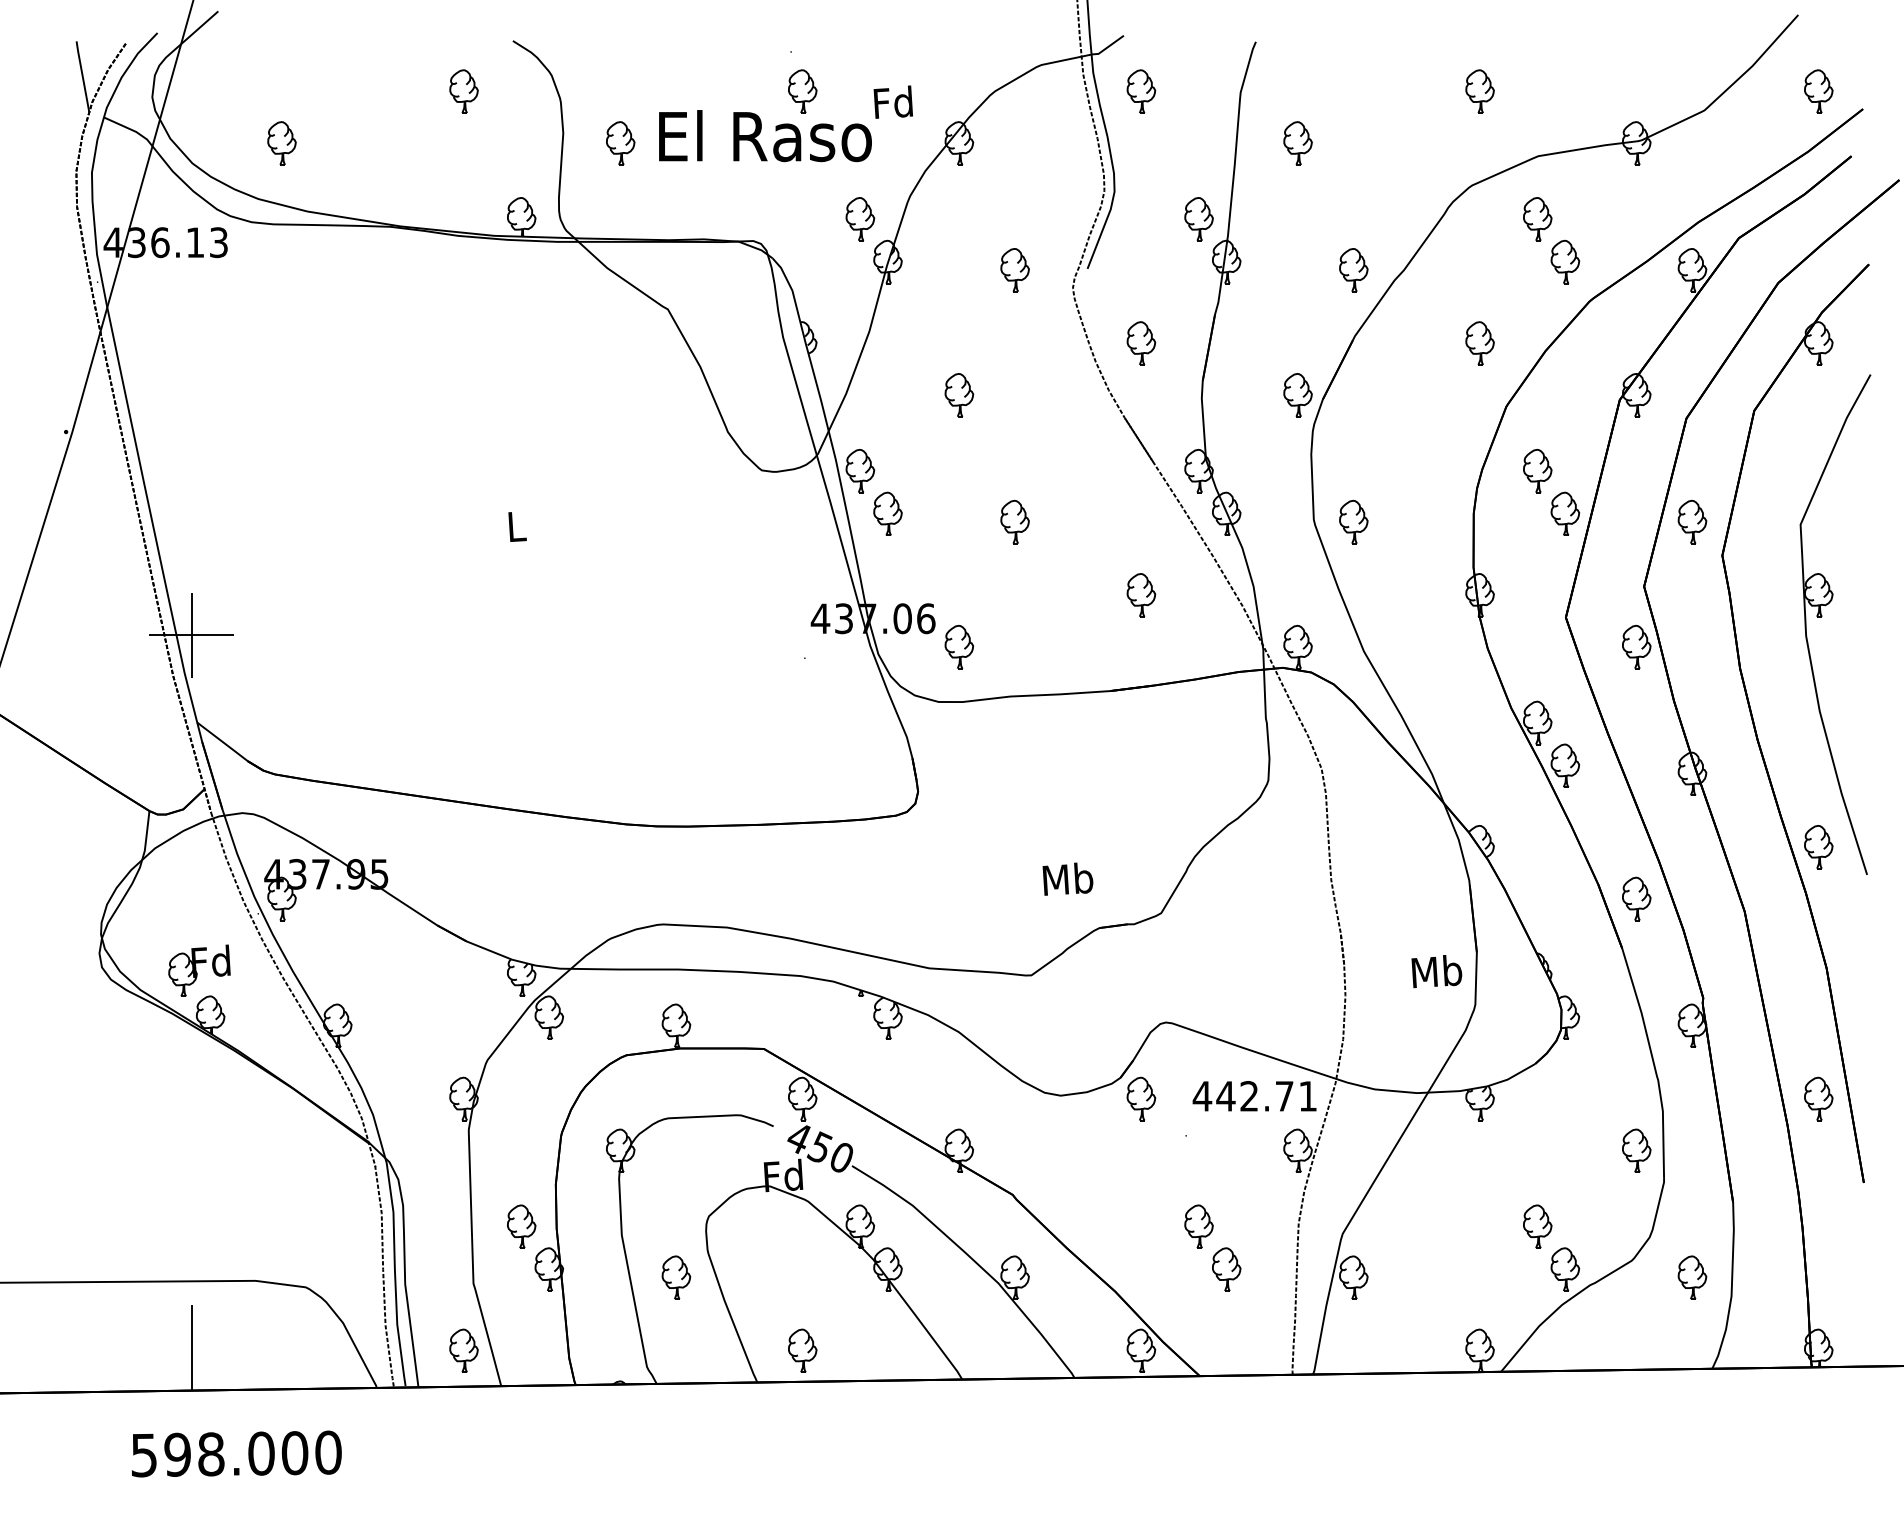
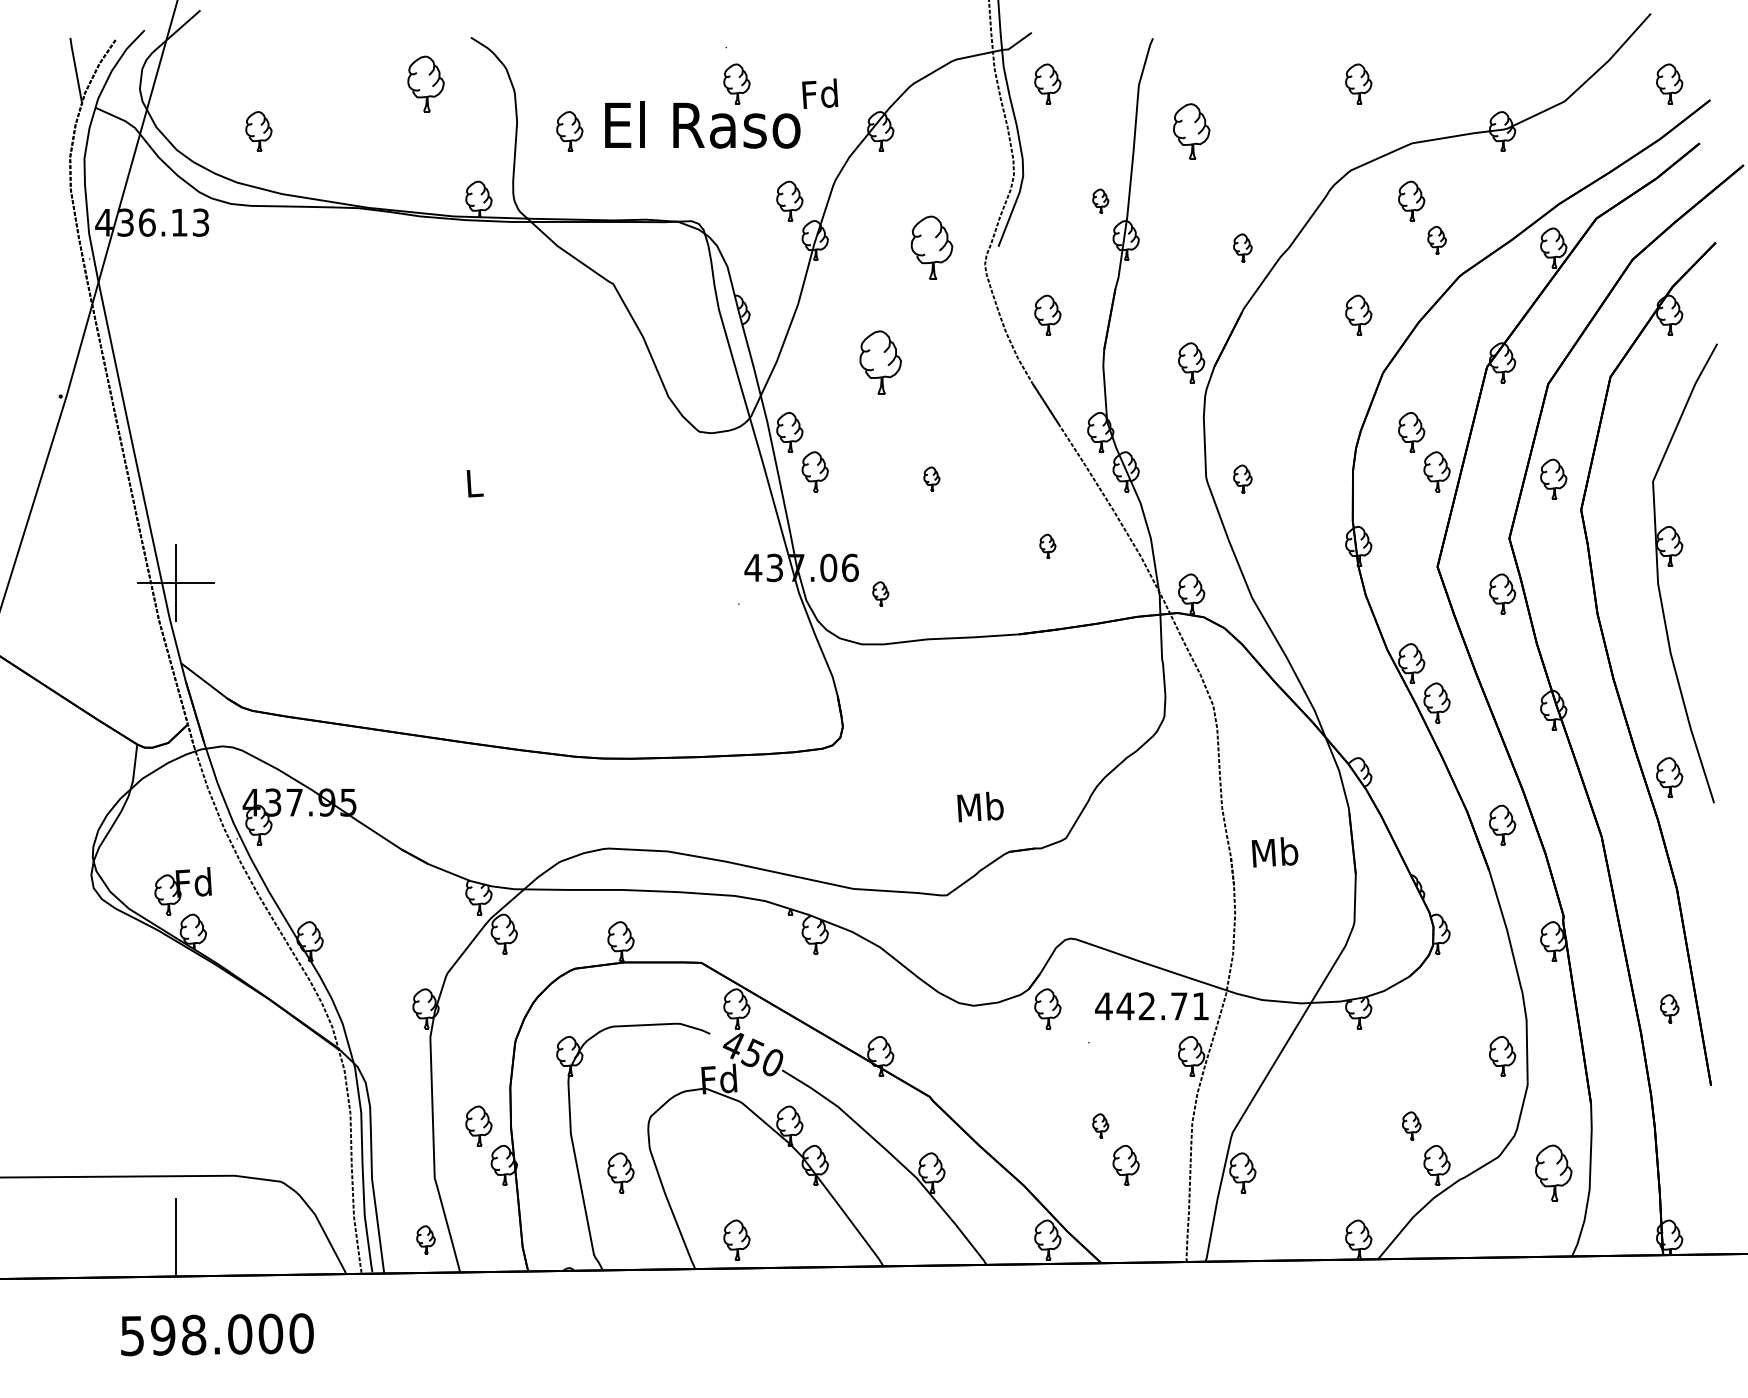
part: (463, 91) -> (425, 83), size x1.4
part: (1297, 143) -> (1191, 131), size x1.4
part: (1198, 219) -> (1100, 201), size x0.6
part: (1565, 261) -> (1437, 240), size x0.7
part: (1014, 270) -> (931, 248), size x1.6
part: (1353, 270) -> (1242, 248), size x0.7
part: (959, 395) -> (880, 363), size x1.6
part: (1014, 521) -> (931, 478), size x0.6
part: (1353, 521) -> (1242, 478), size x0.7
part: (1141, 595) -> (1047, 546), size x0.6
part: (959, 646) -> (880, 593), size x0.6
text: (1436, 971) -> (1274, 852), moved
part: (1818, 1098) -> (1669, 1008), size x0.7
part: (1198, 1226) -> (1100, 1125), size x0.6
part: (1537, 1226) -> (1411, 1125), size x0.7
part: (1692, 1277) -> (1553, 1172), size x1.4
part: (463, 1350) -> (425, 1239), size x0.7

